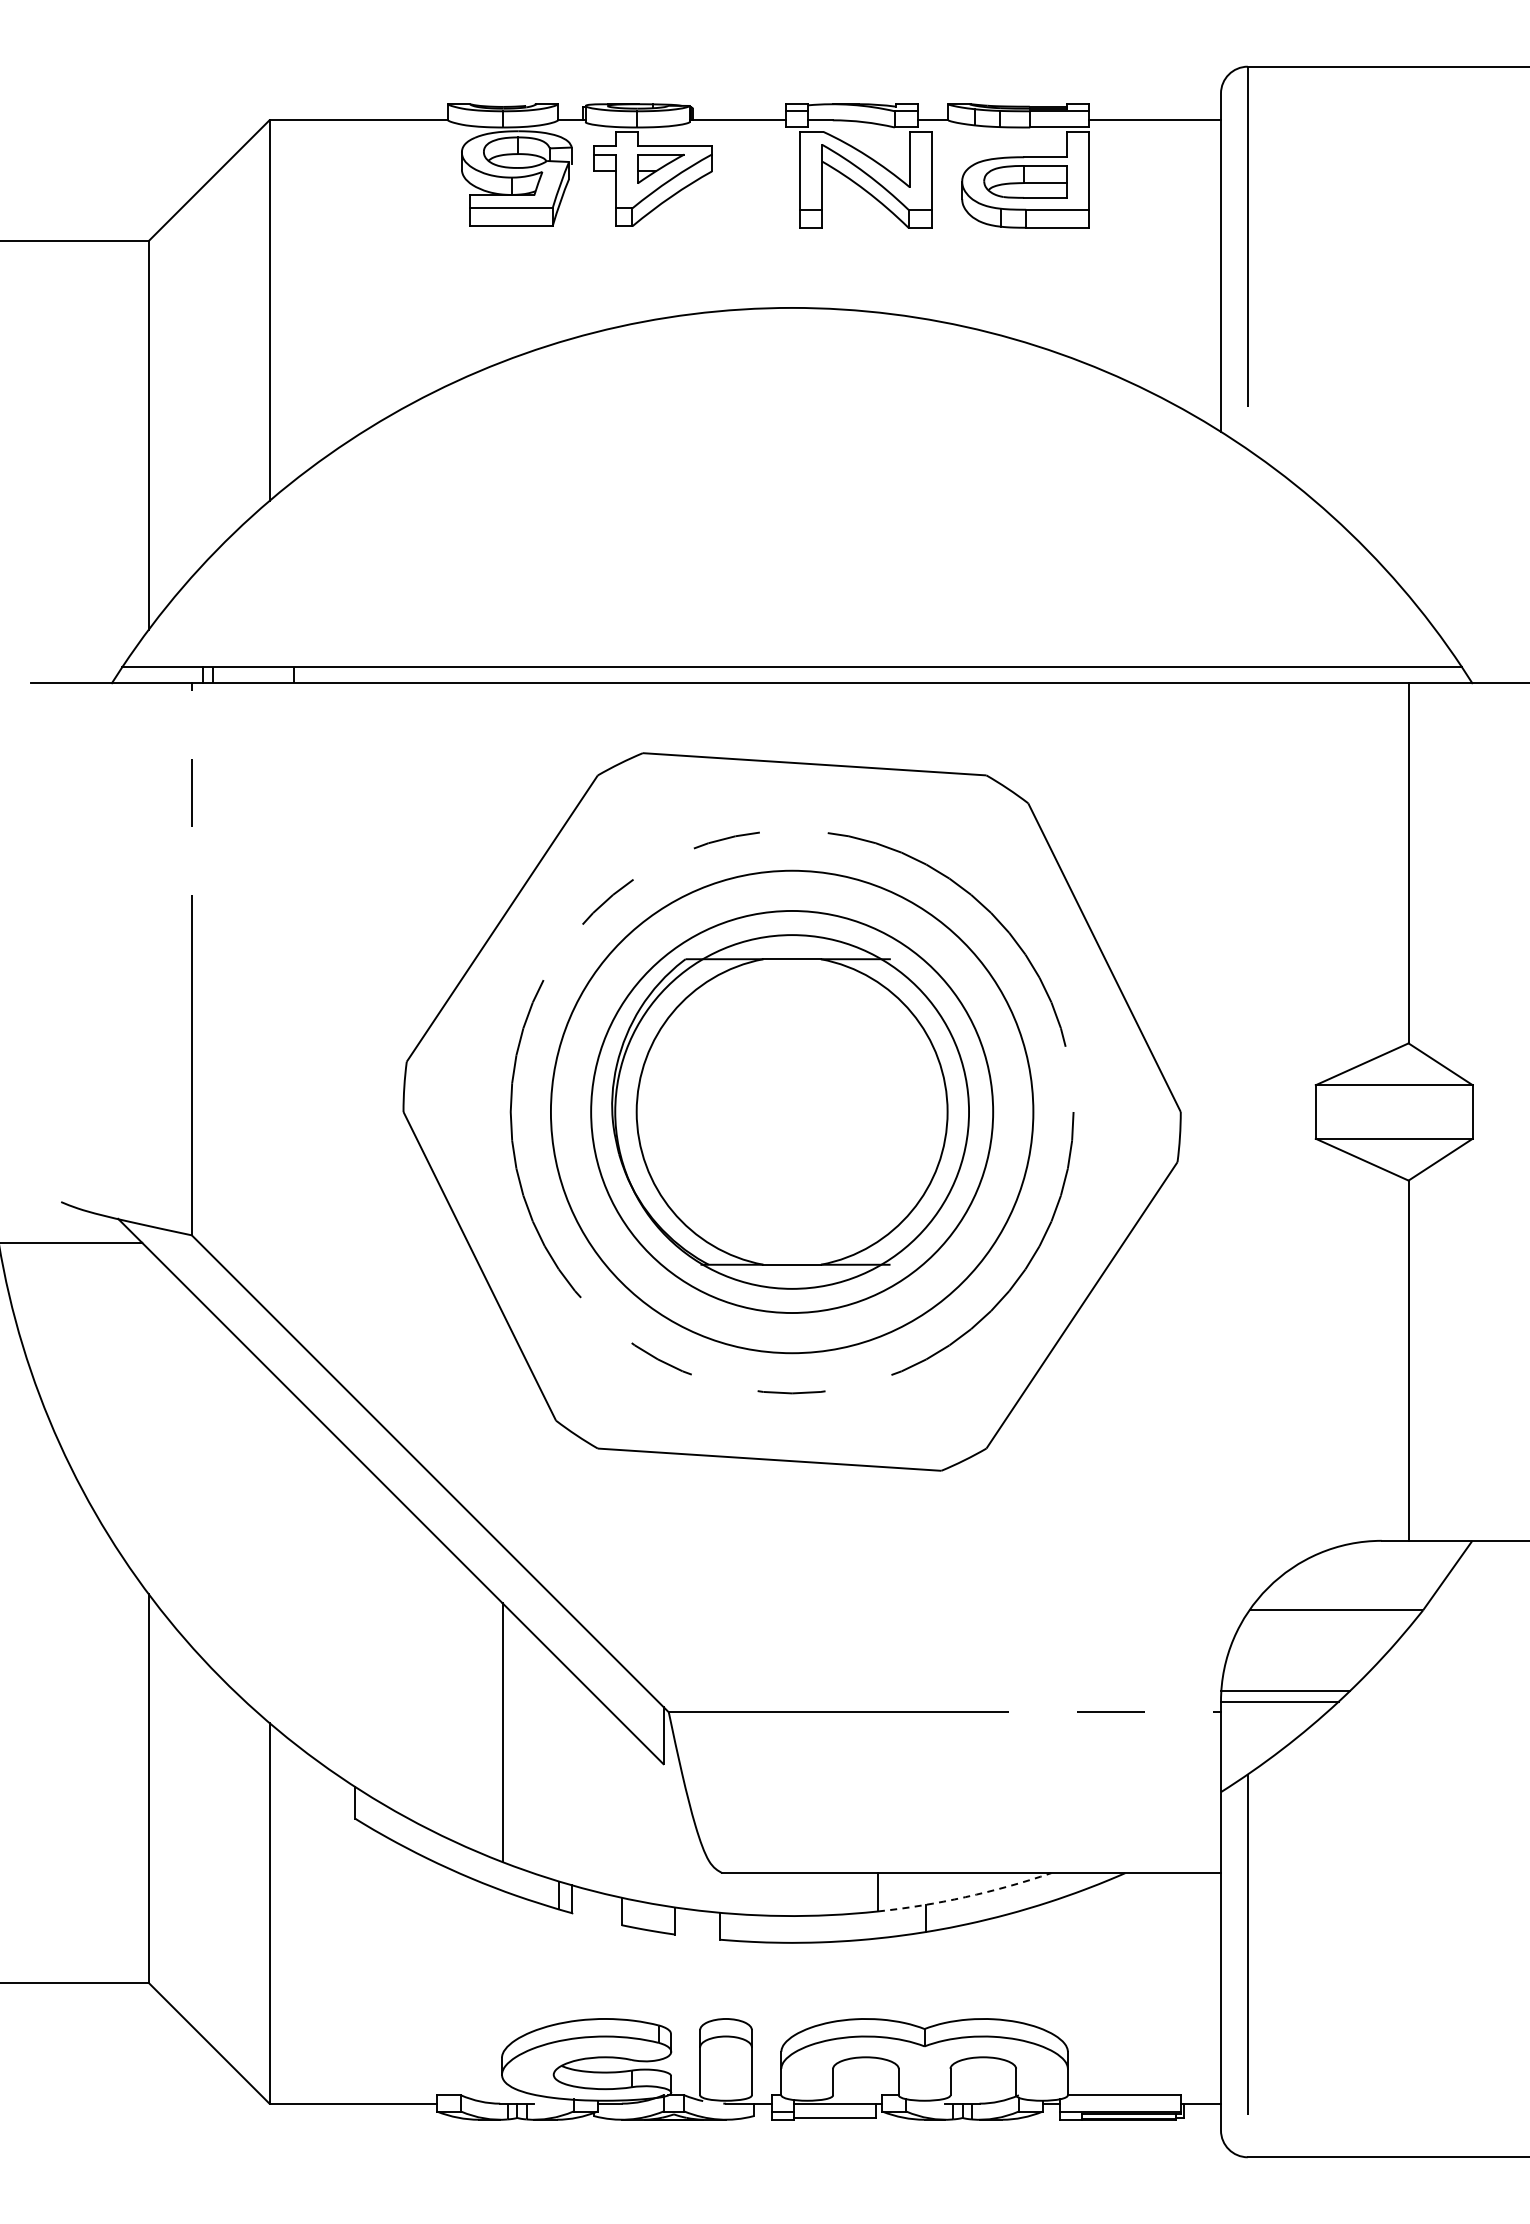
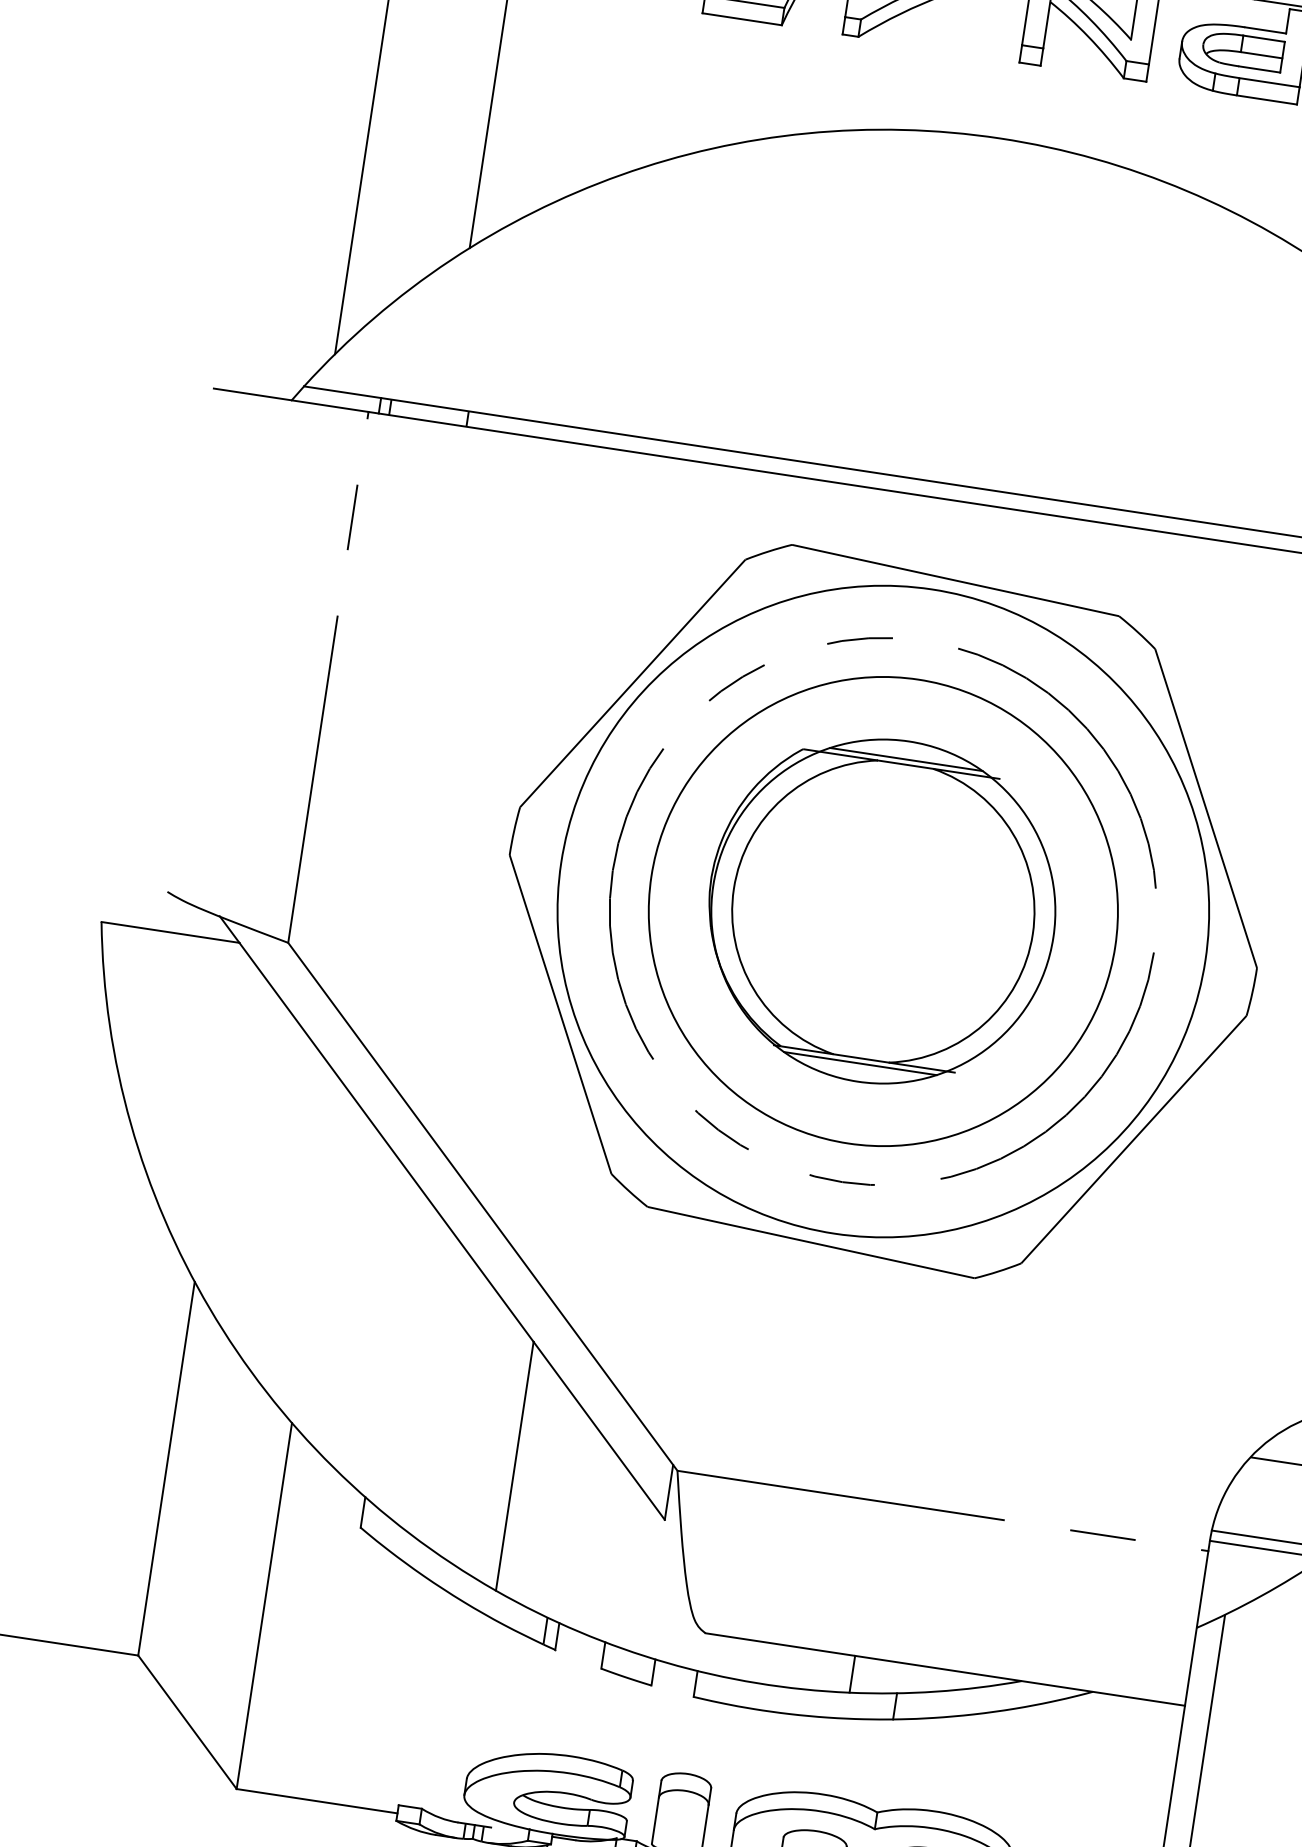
line: (791, 953) -> (905, 759), added
circle: (792, 1111) -> (883, 911), size x1.67
line: (791, 1270) -> (859, 1063), added
arc: (965, 1897) -> (935, 1692), dashed -> solid

